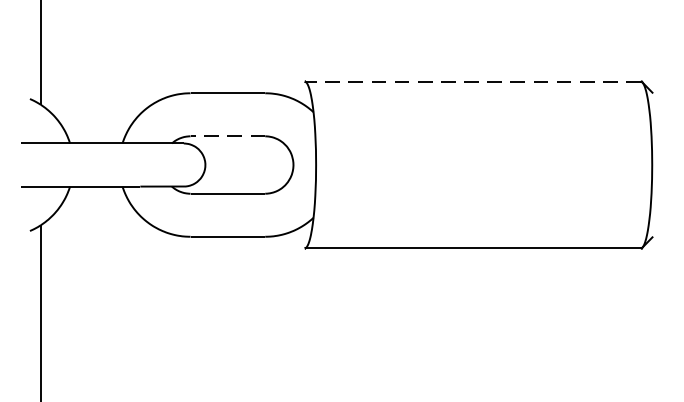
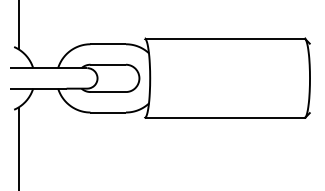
line: (472, 81) -> (224, 38), dashed -> solid
line: (228, 135) -> (108, 64), dashed -> solid

